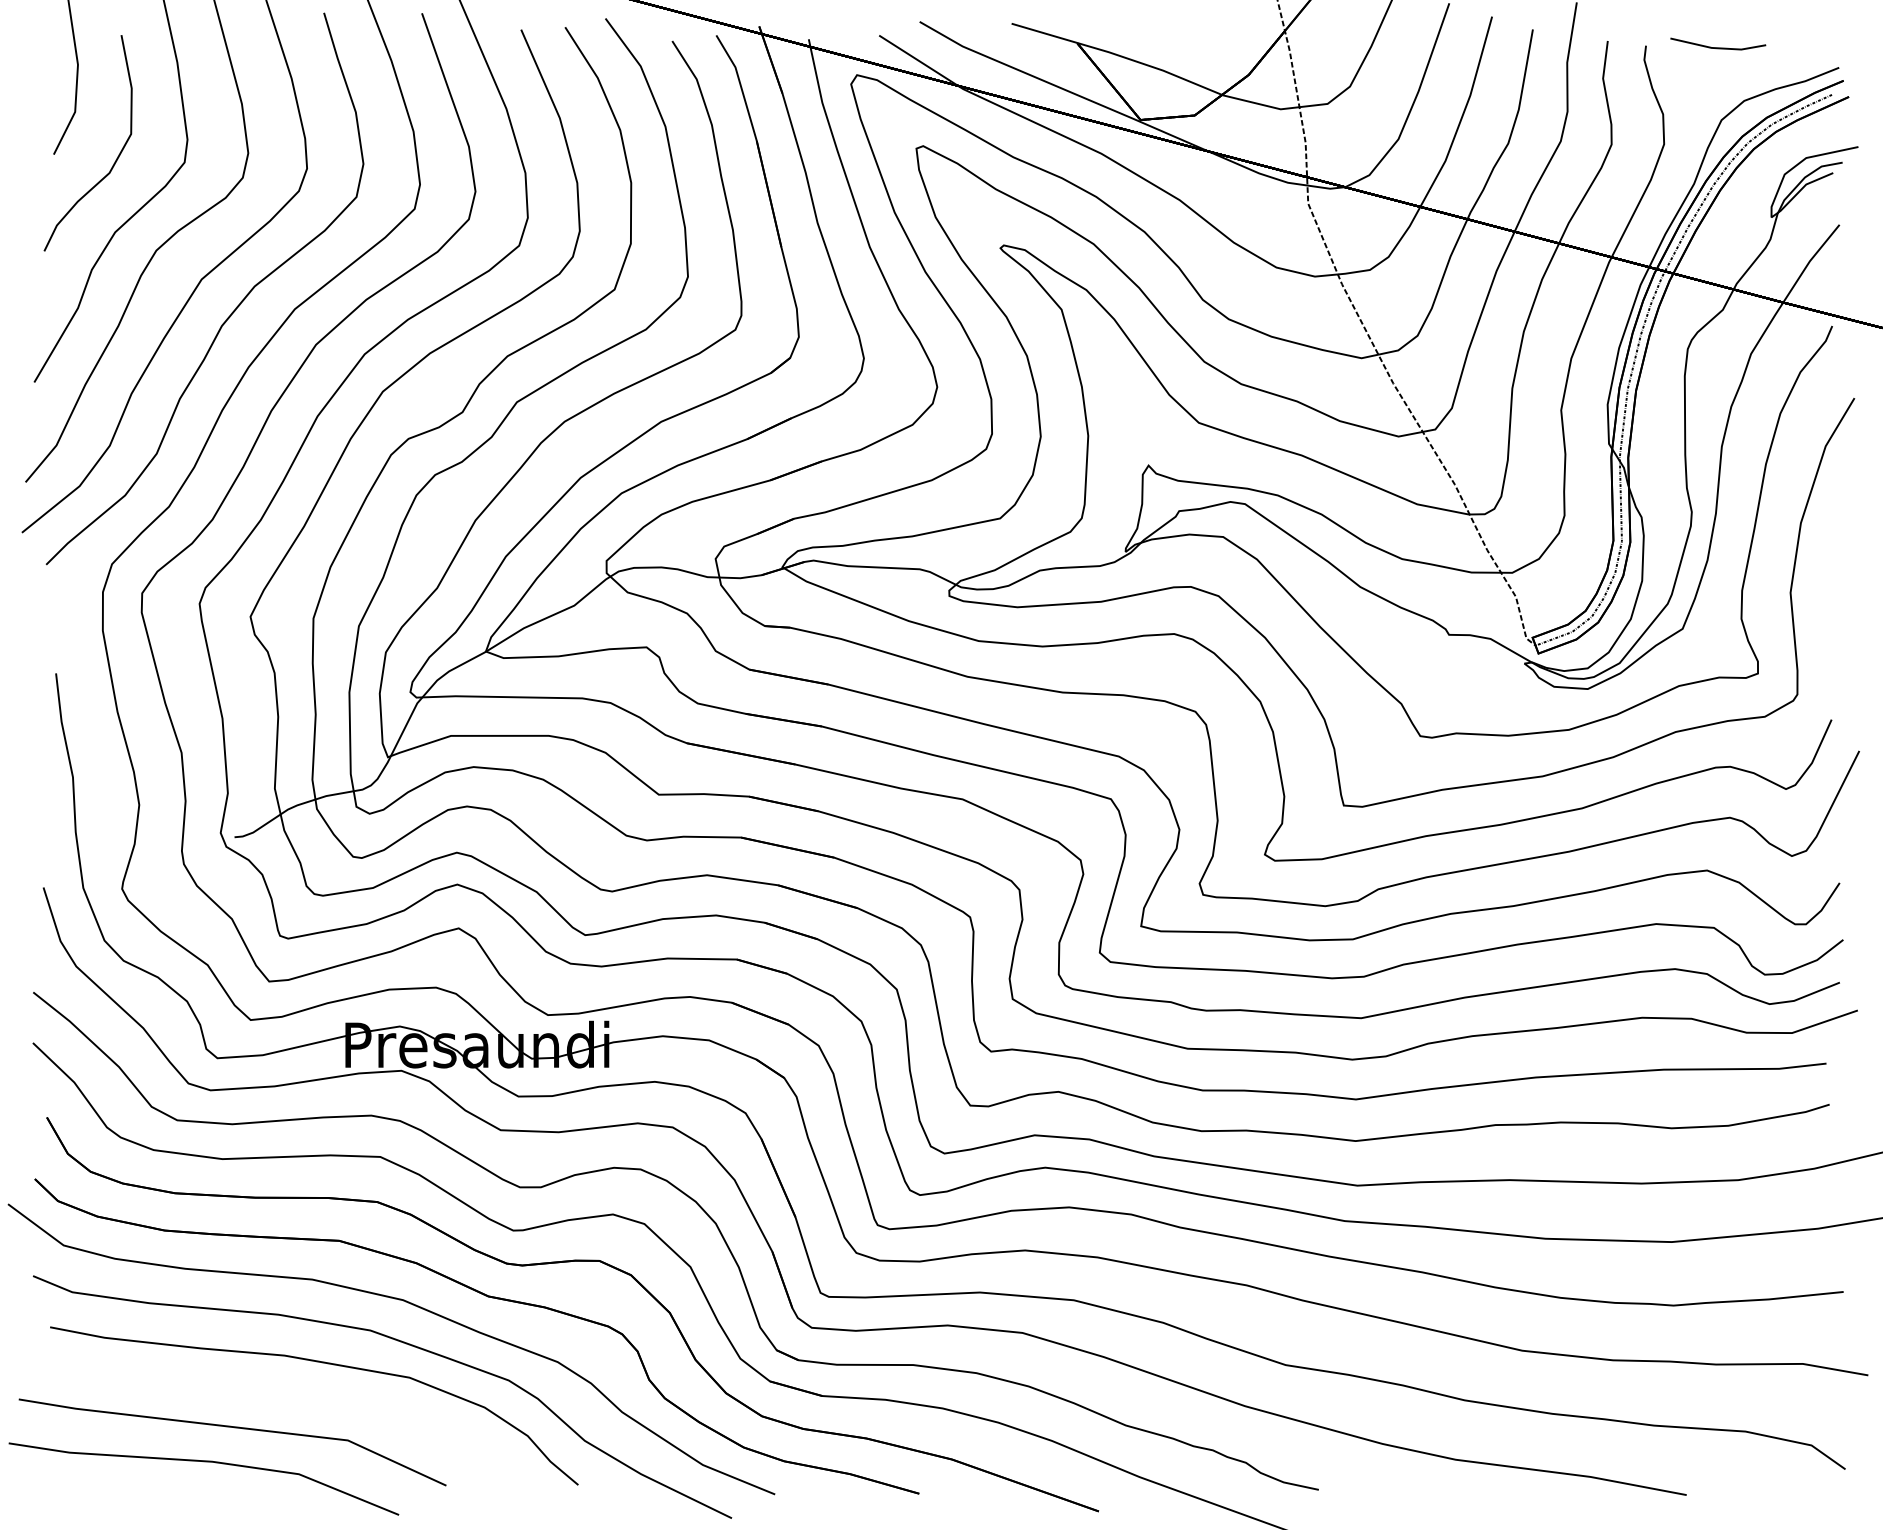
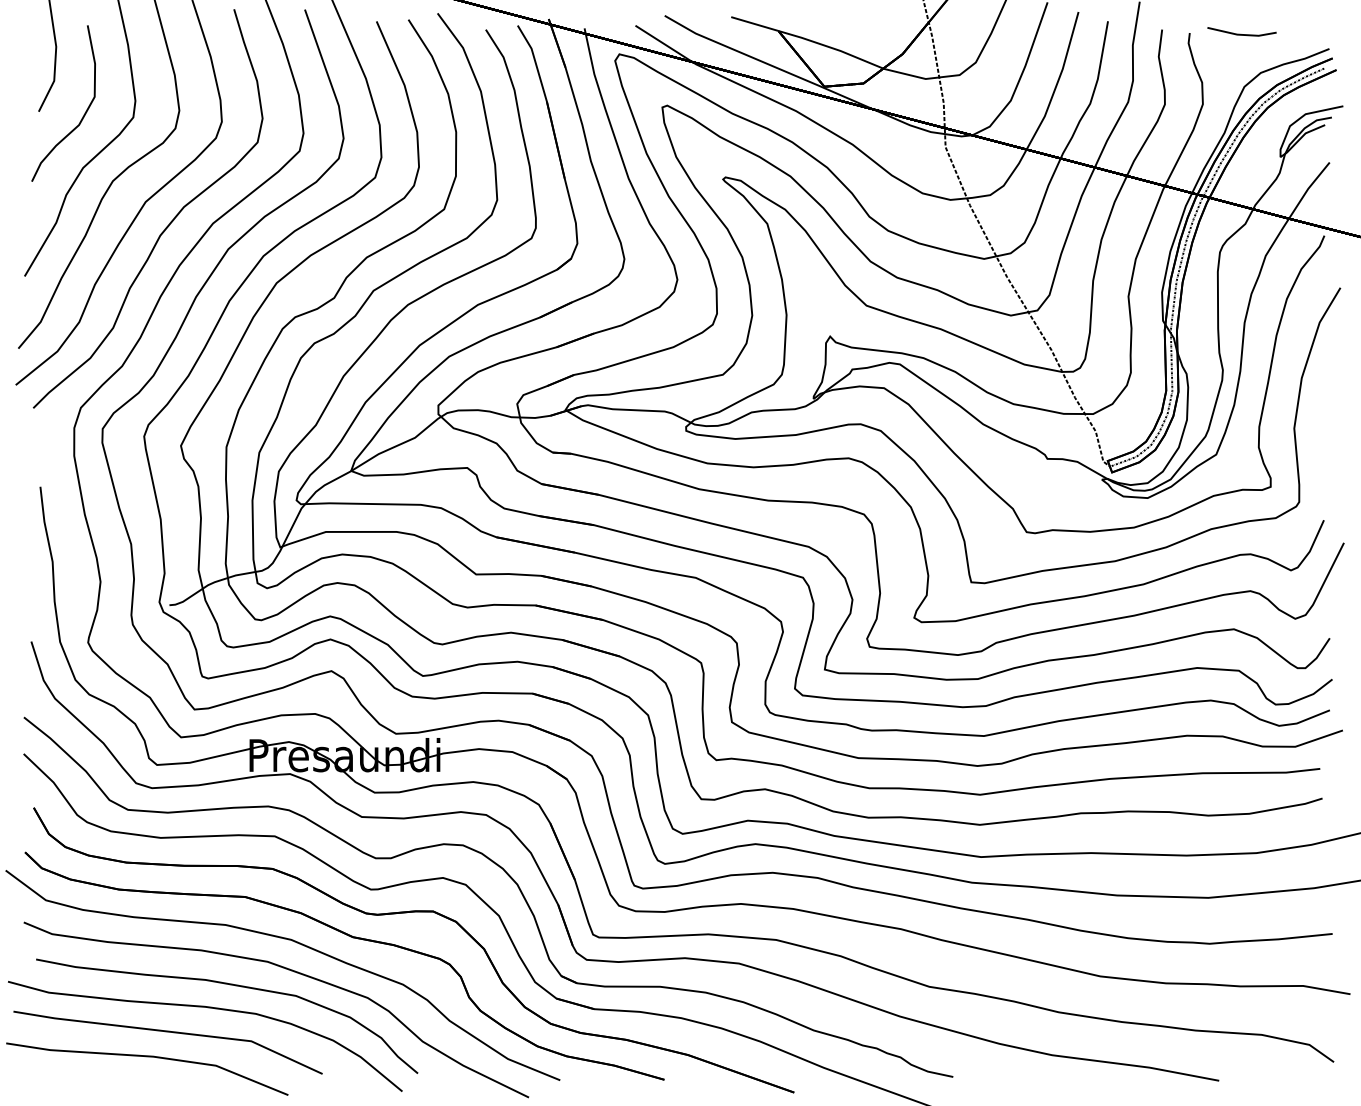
part: (287, 1394) -> (207, 1008), added

